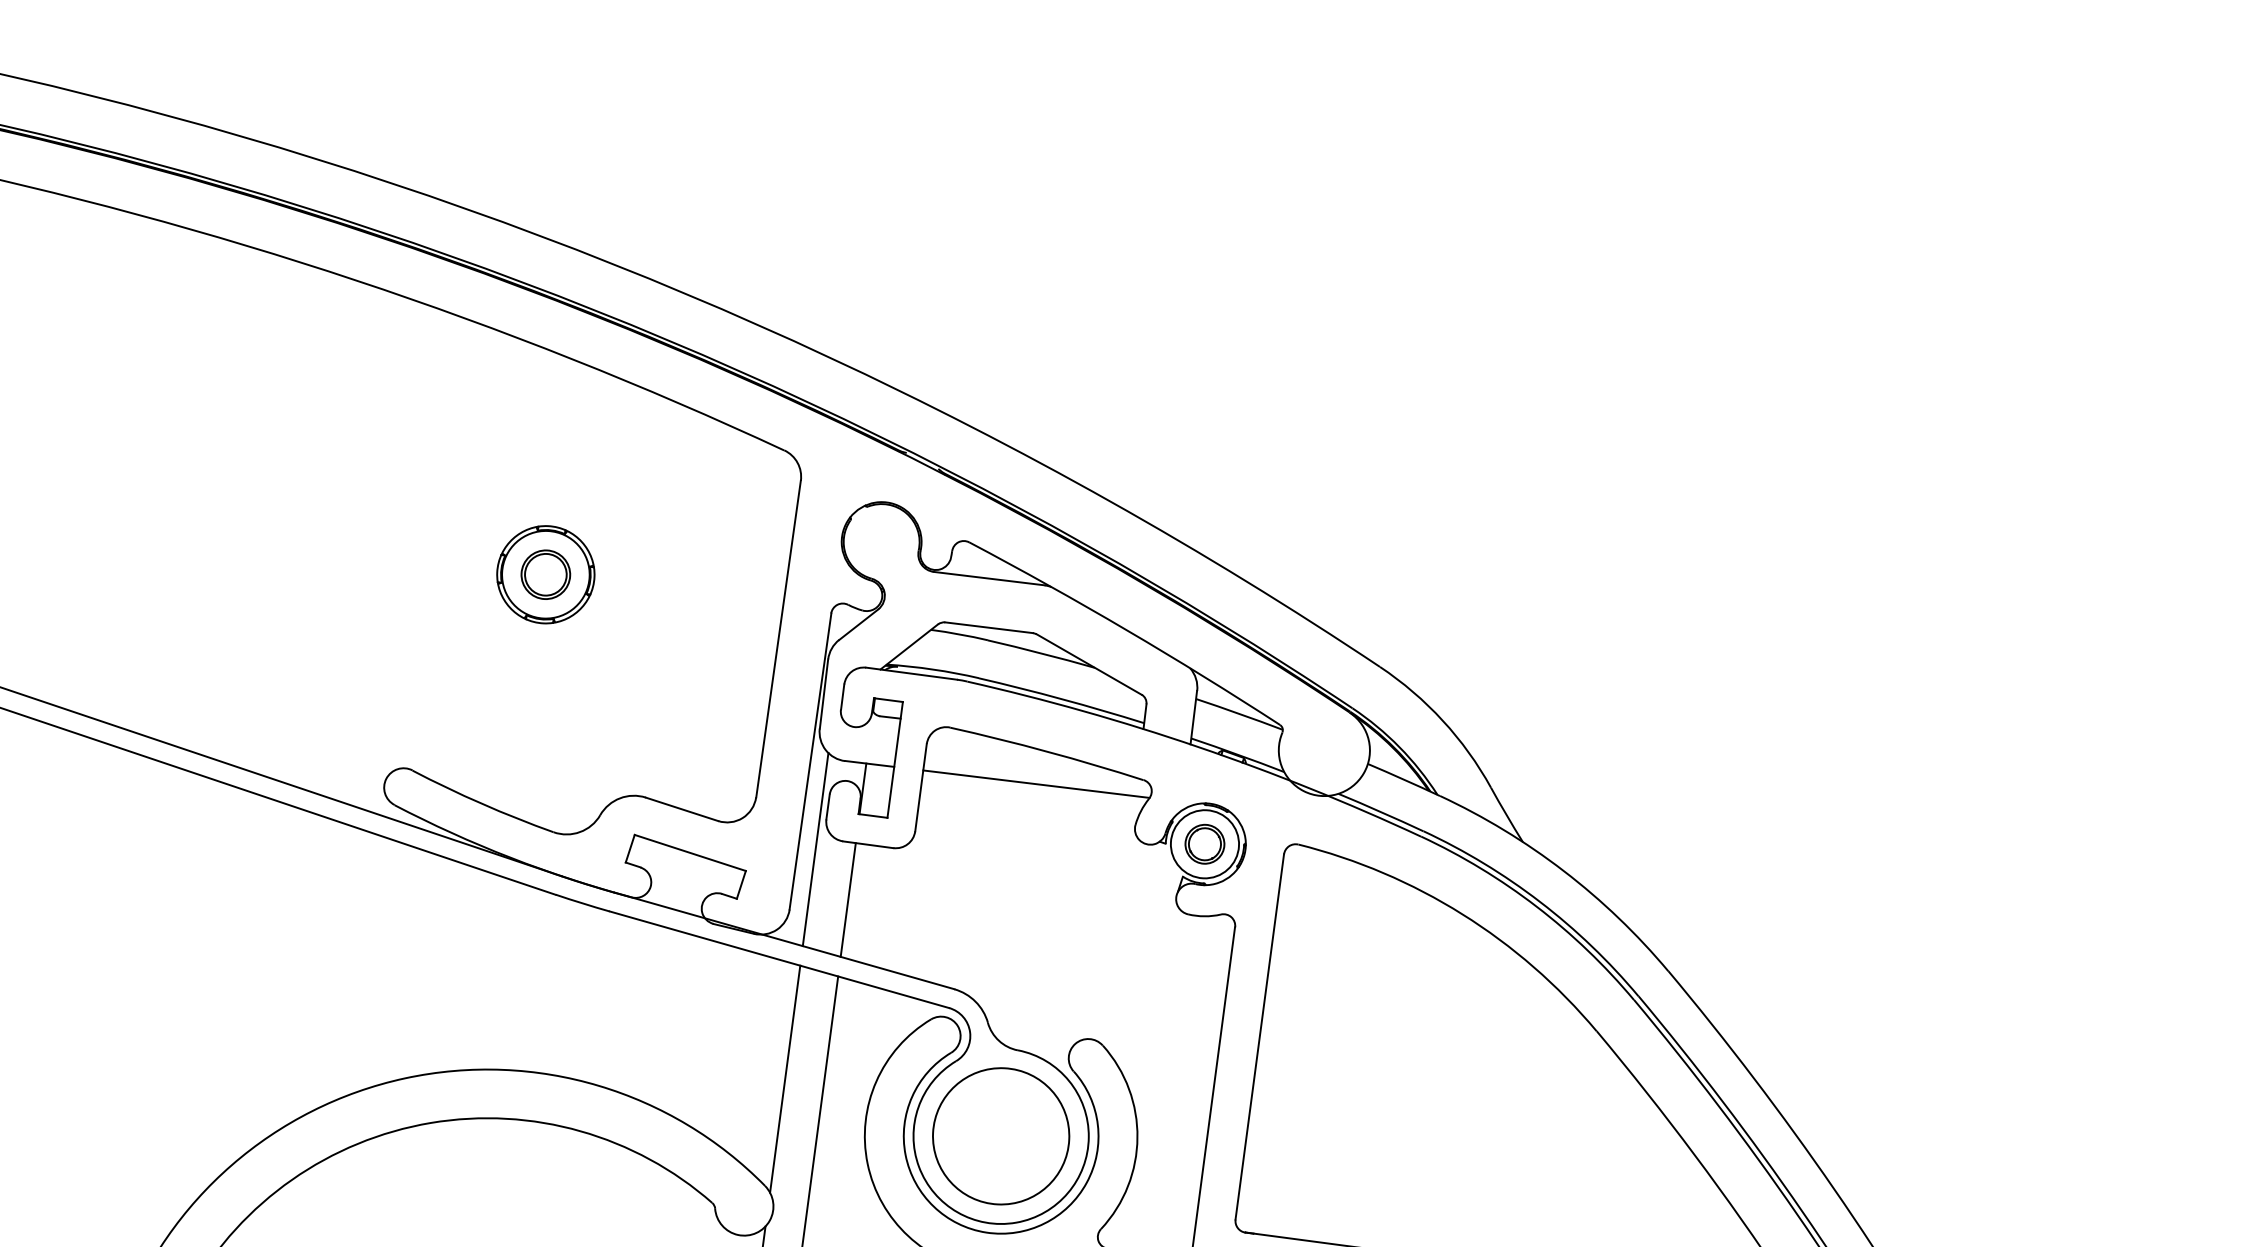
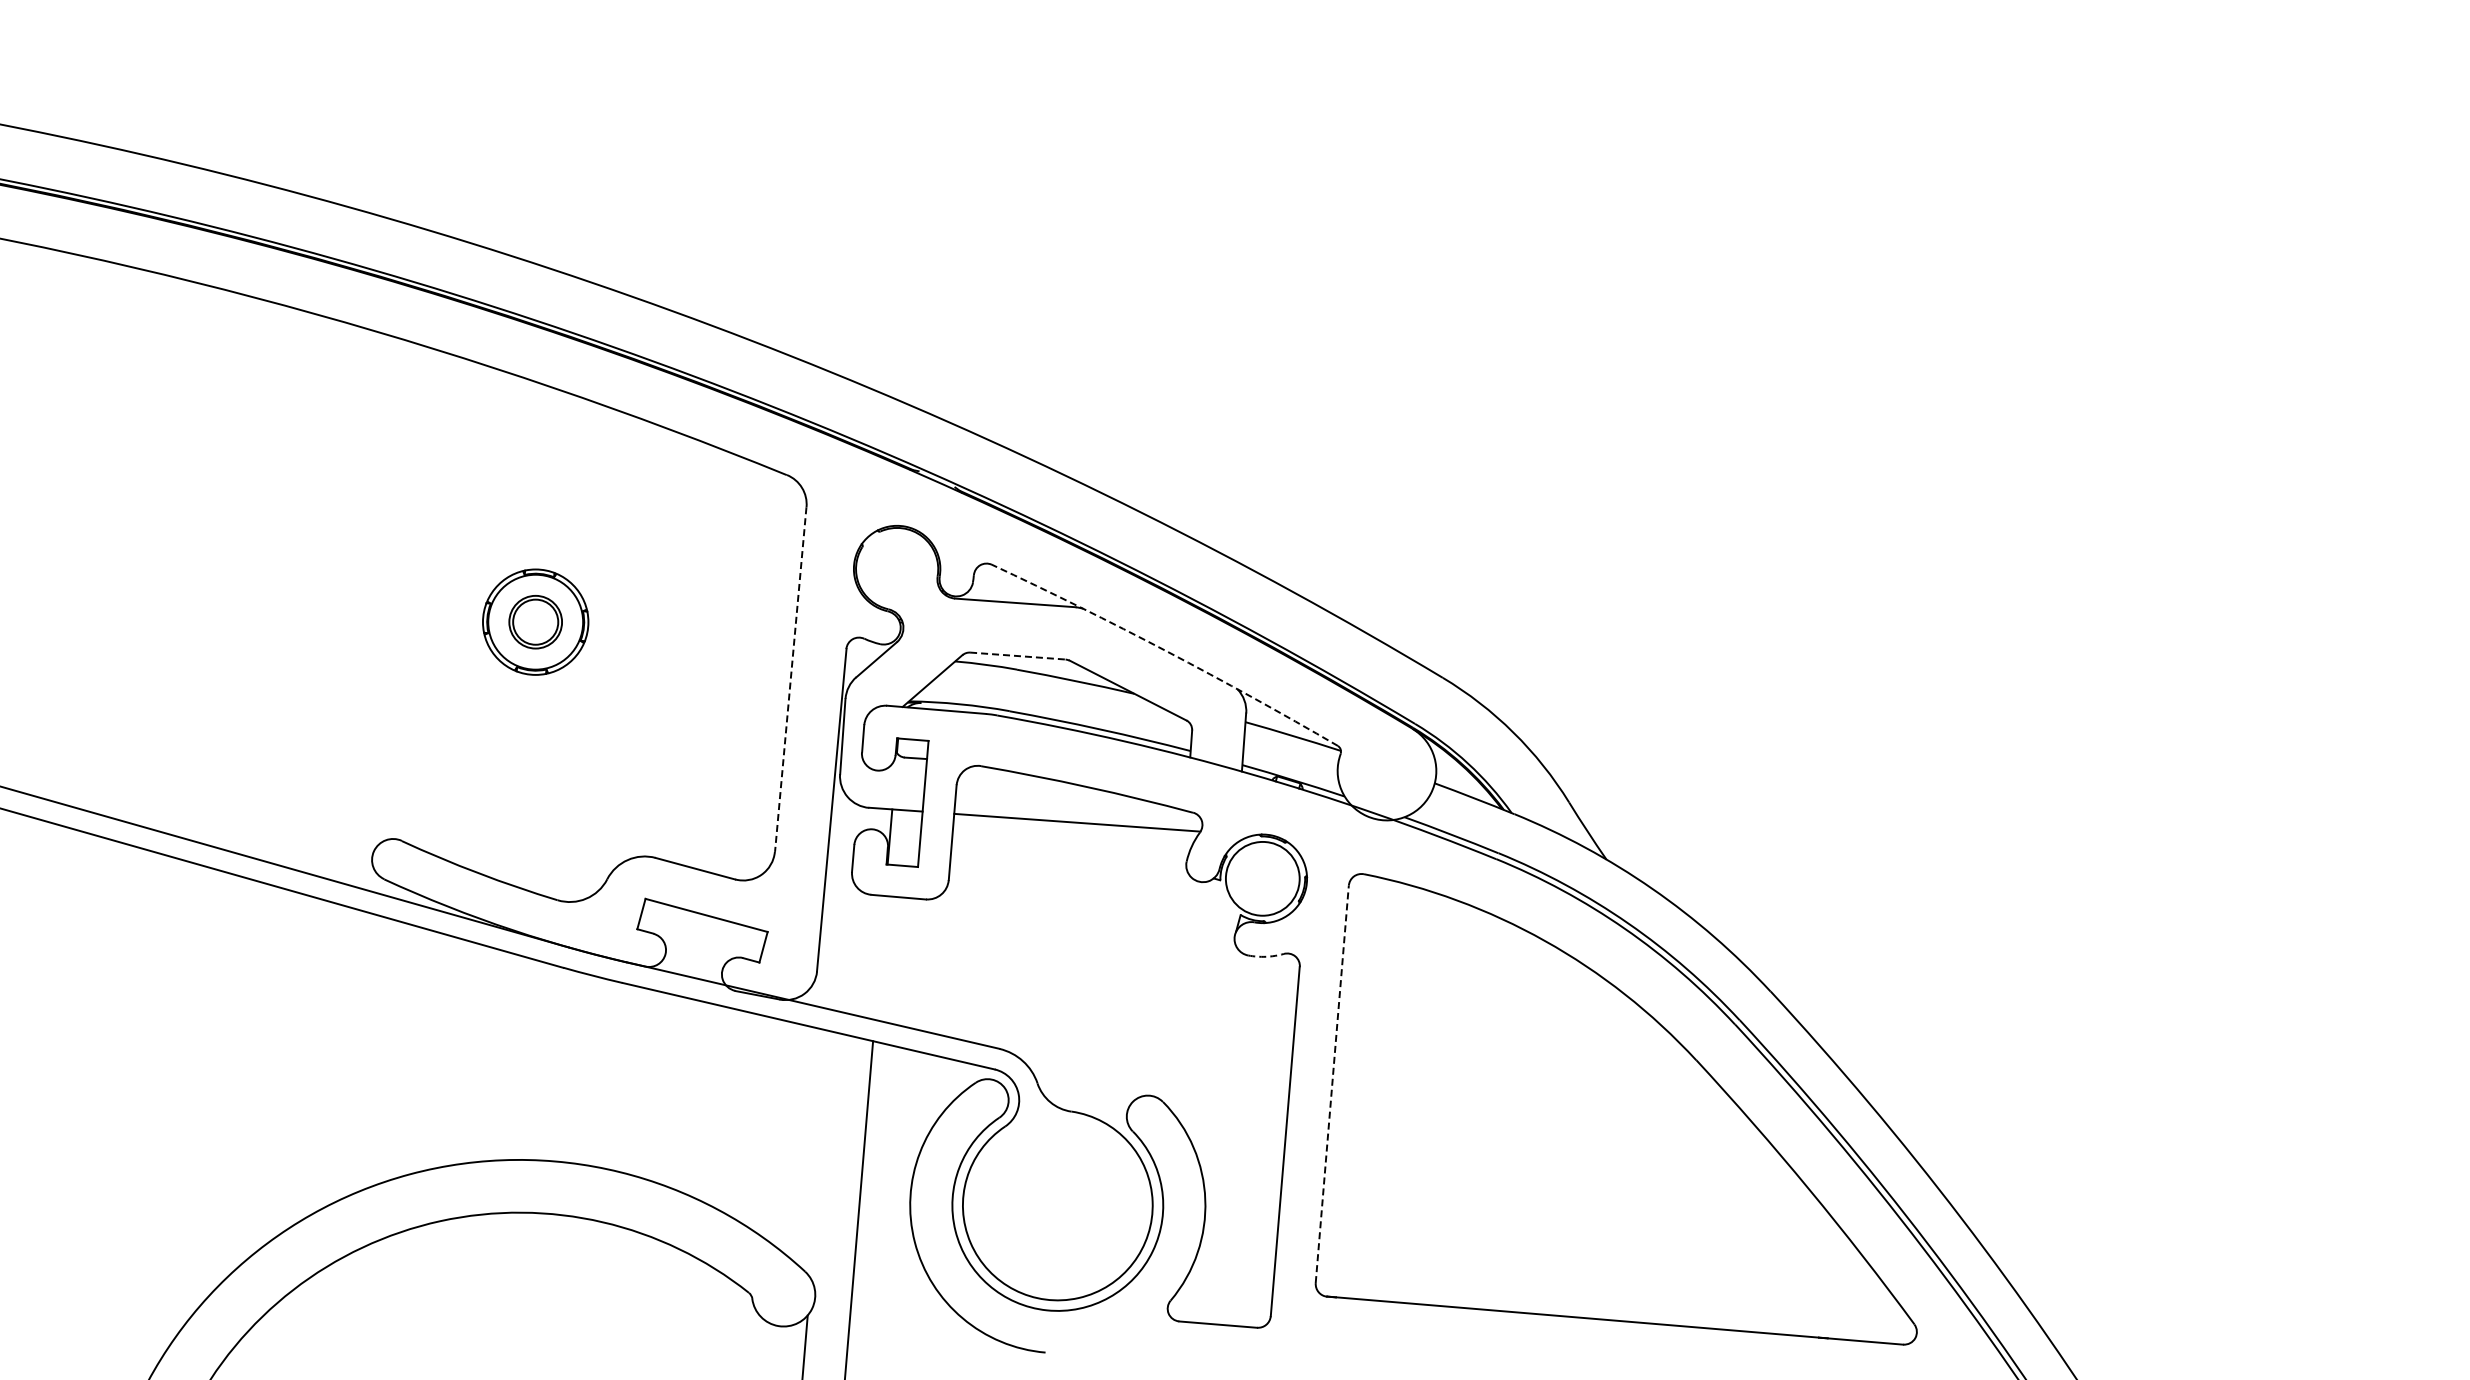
line: (988, 628) -> (1017, 656), solid -> dashed
arc: (1126, 630) -> (1166, 651), solid -> dashed
line: (778, 639) -> (790, 679), solid -> dashed
part: (1204, 843) -> (1262, 878), removed
line: (815, 848) -> (841, 904), removed
line: (847, 899) -> (879, 957), removed
arc: (1204, 916) -> (1266, 956), solid -> dashed
line: (1260, 1036) -> (1332, 1083), solid -> dashed
line: (784, 1078) -> (820, 1154), removed
circle: (1000, 1136) -> (1057, 1205), removed

